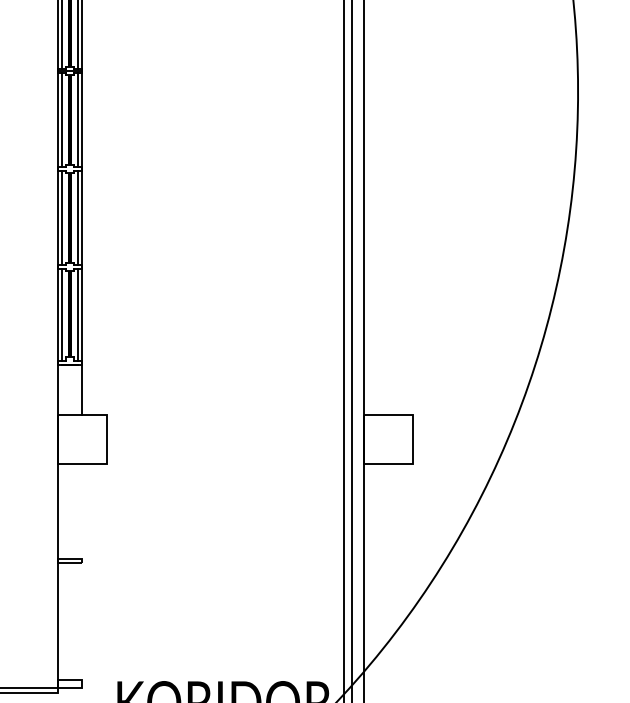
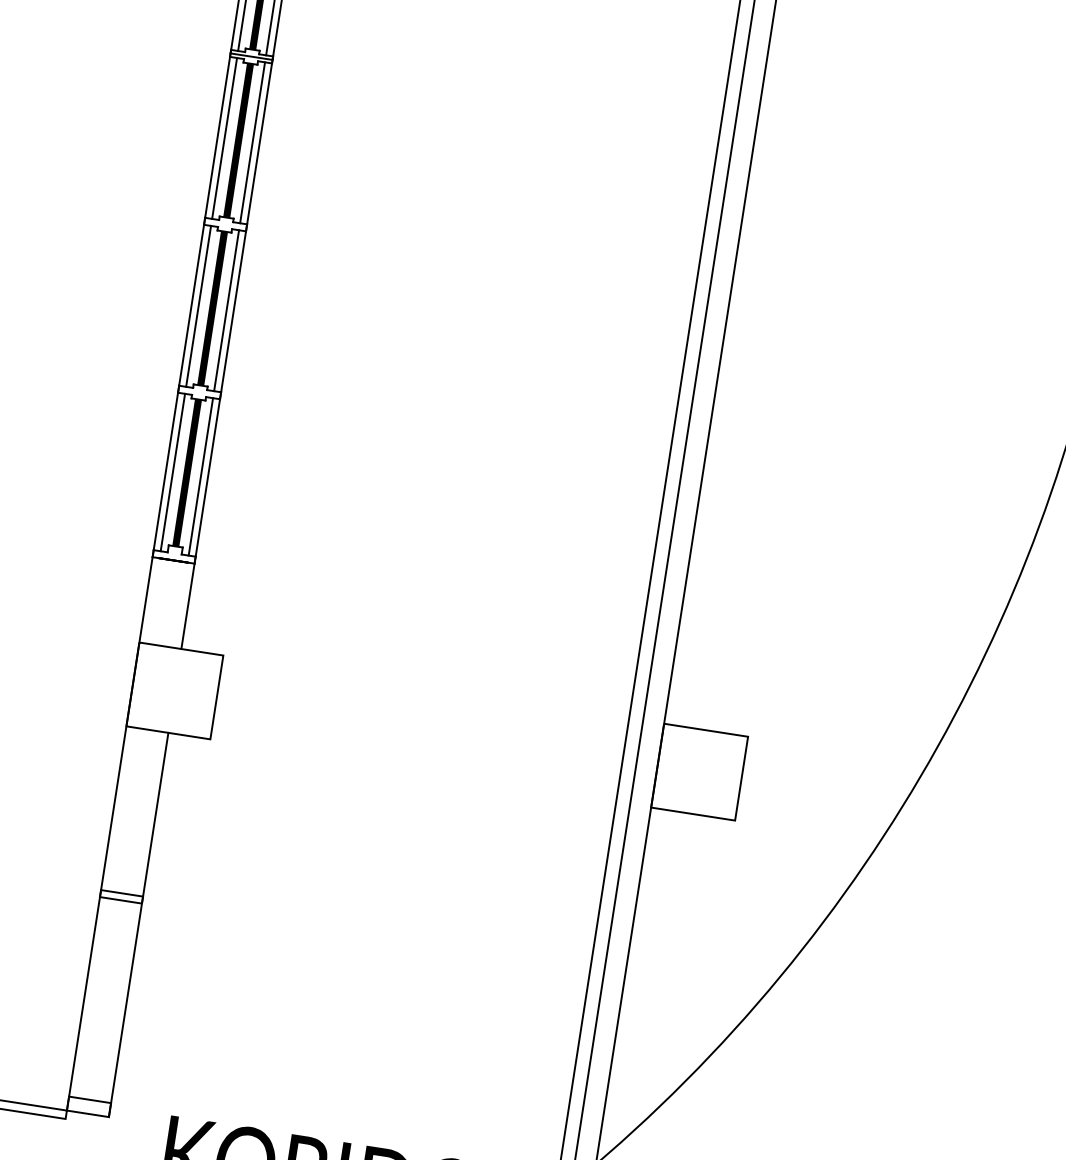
line: (82, 575) -> (139, 924), added

